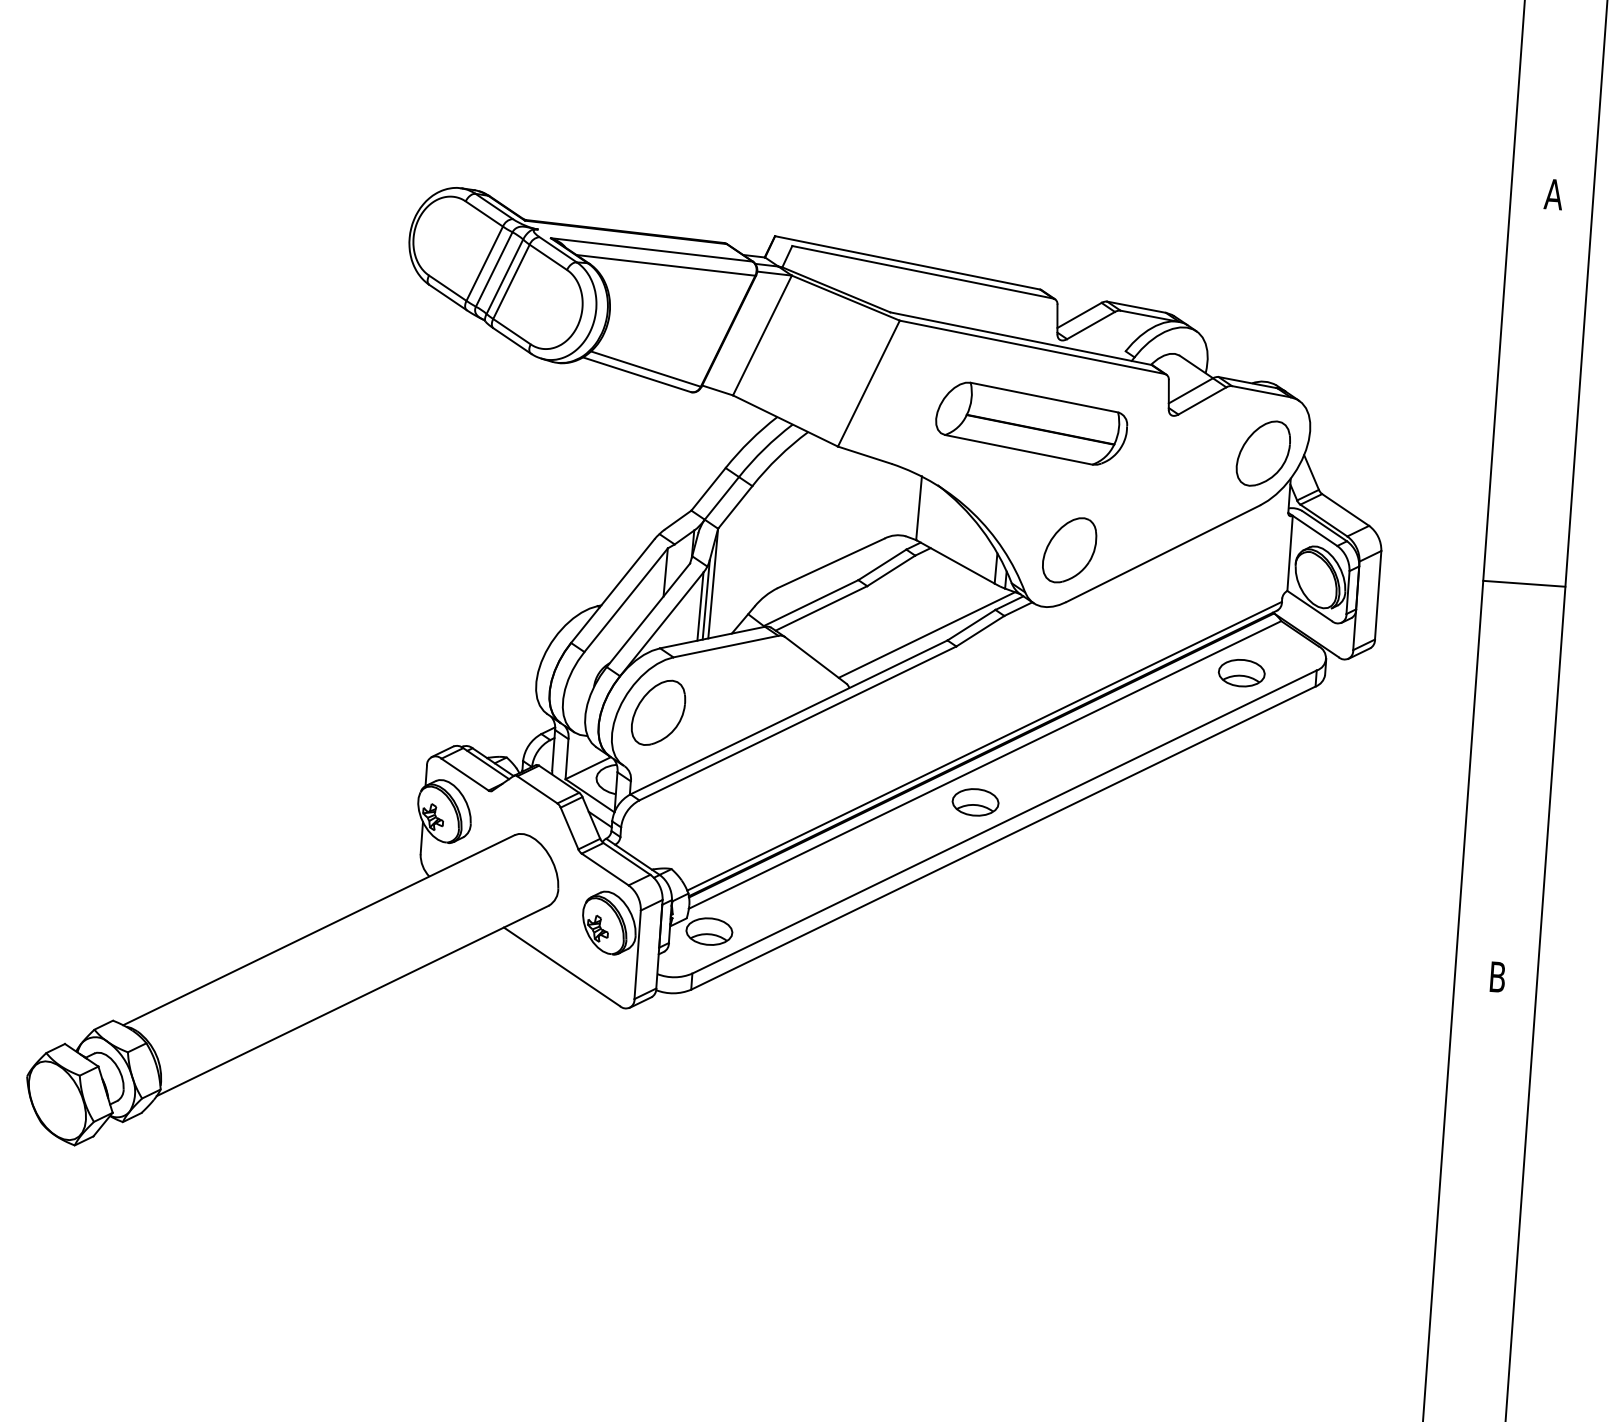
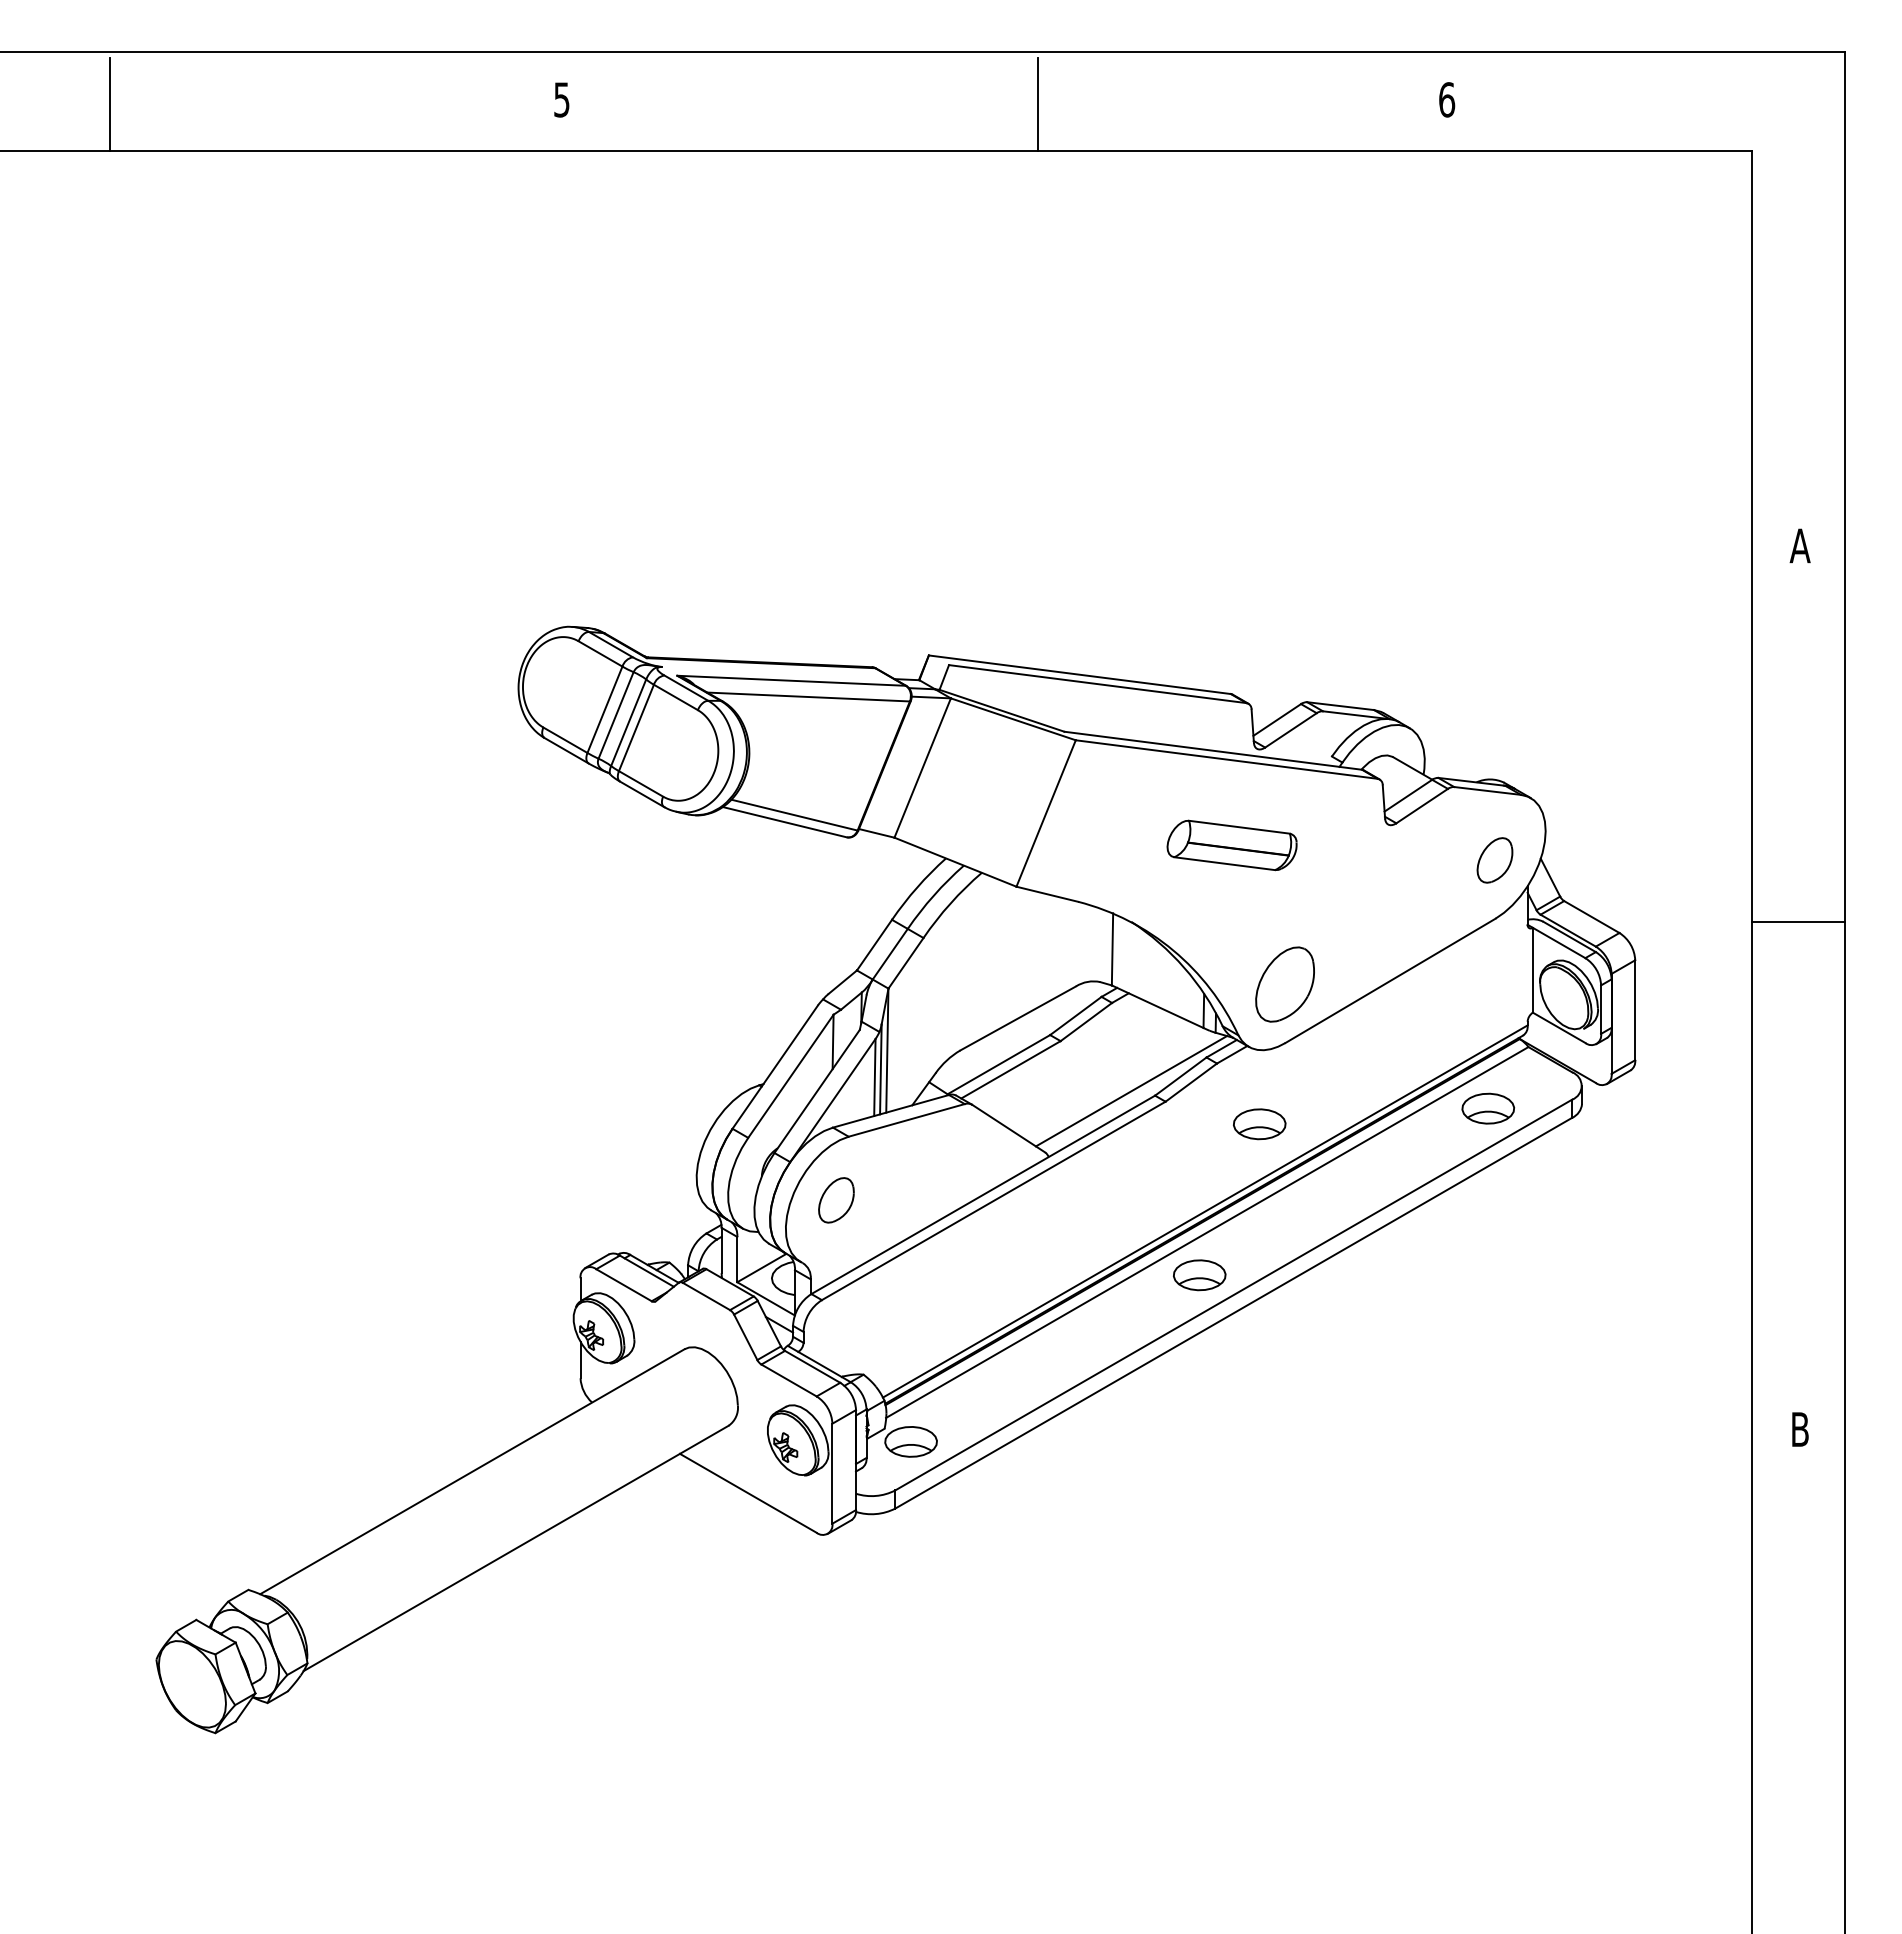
part: (1031, 423) -> (1231, 845), size x0.6
part: (1263, 453) -> (1494, 860), size x0.6
line: (1524, 583) -> (1798, 921), moved
part: (1038, 672) -> (1259, 1124), added
part: (658, 713) -> (836, 1200), size x0.6

